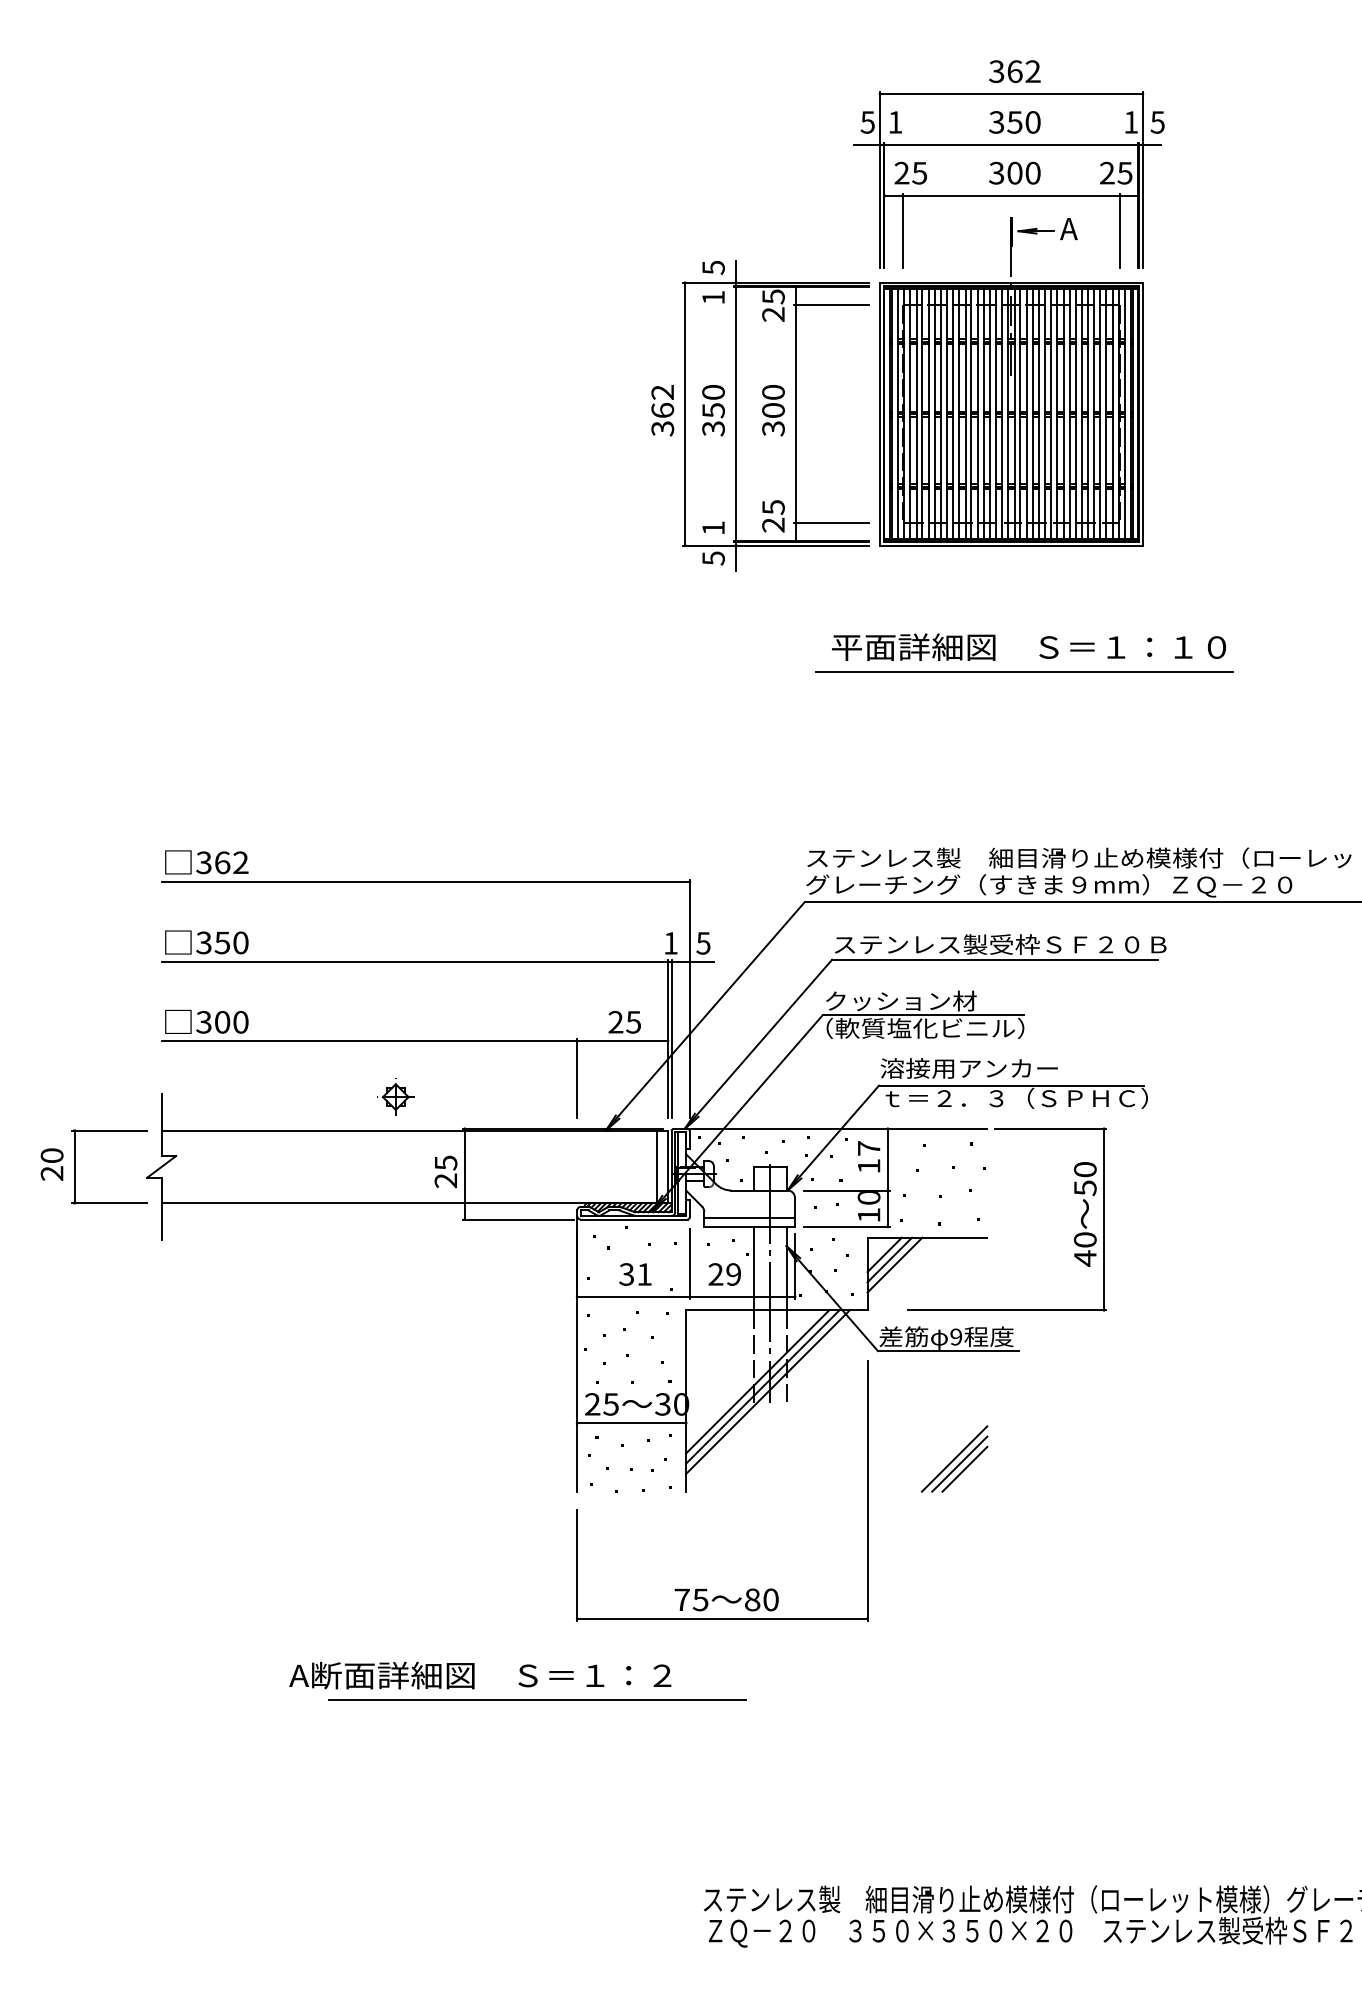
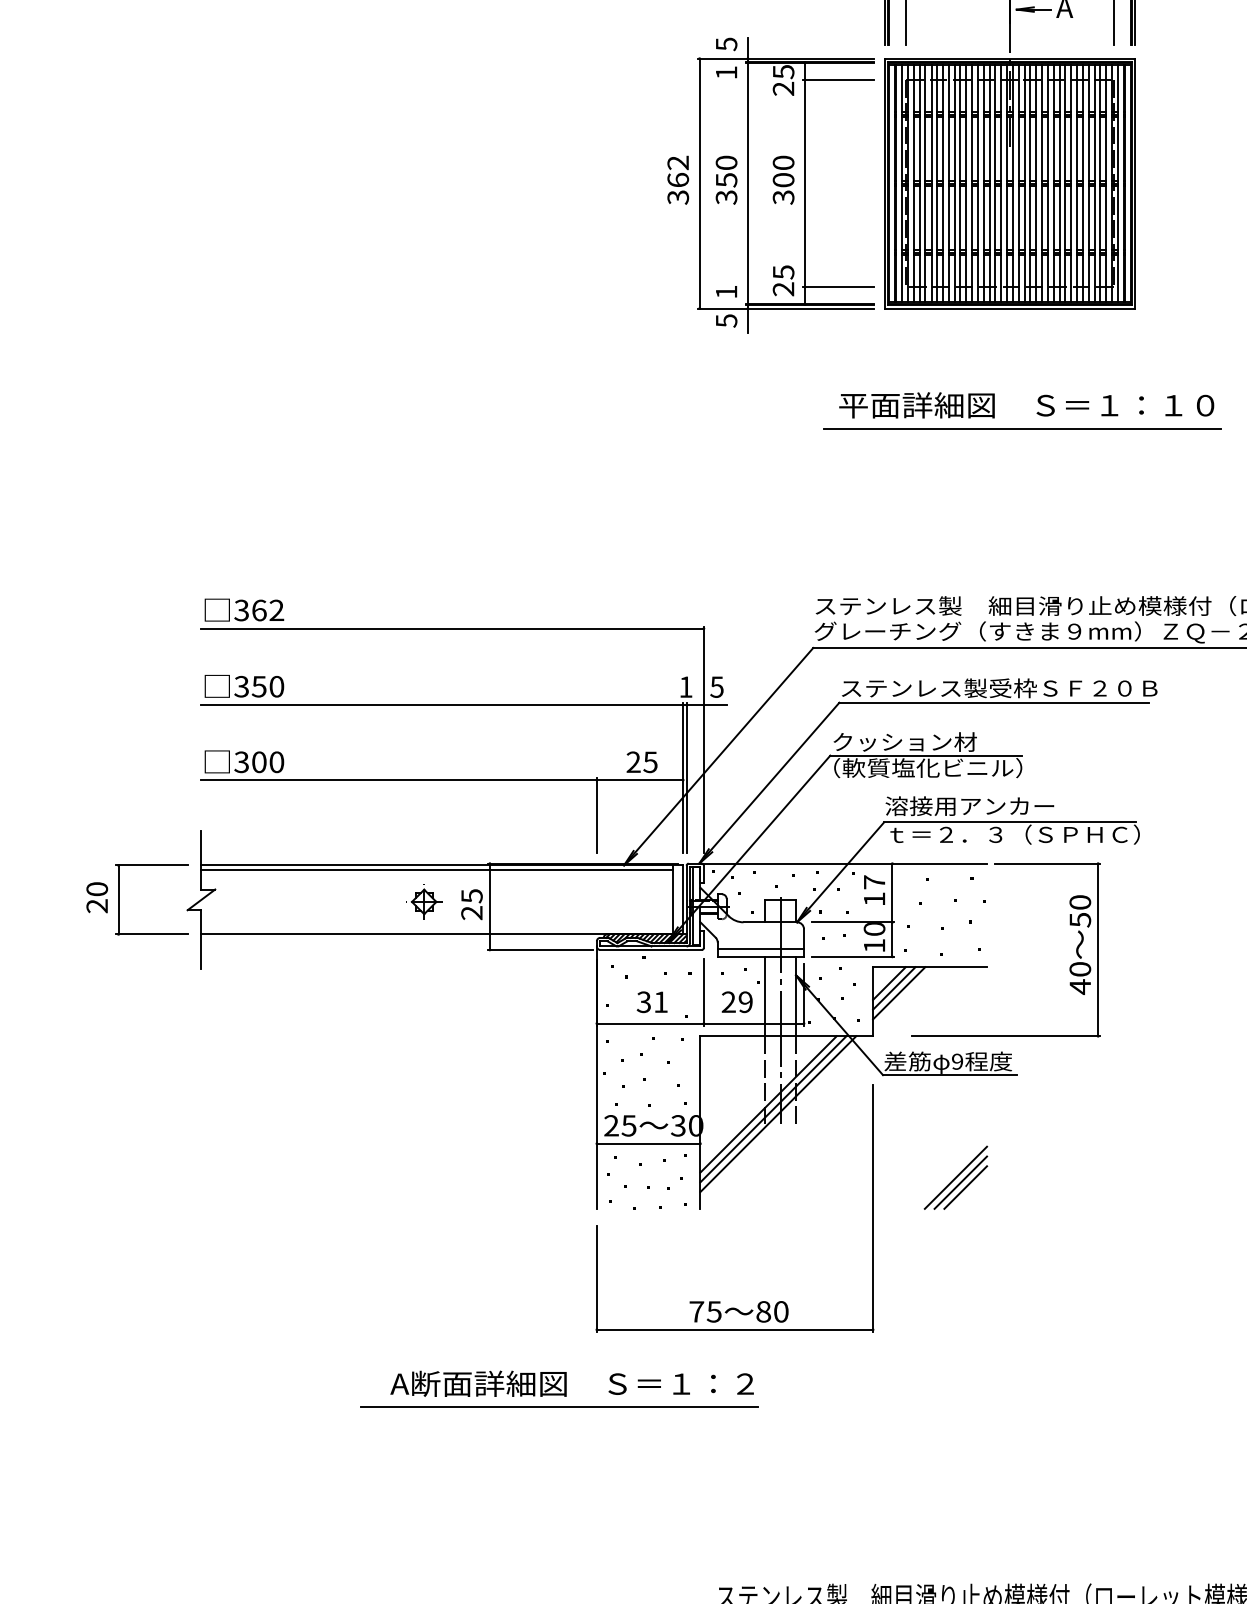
part: (395, 1096) -> (423, 901), moved
line: (409, 1135) -> (437, 869), added
text: (480, 1675) -> (572, 1383), moved

